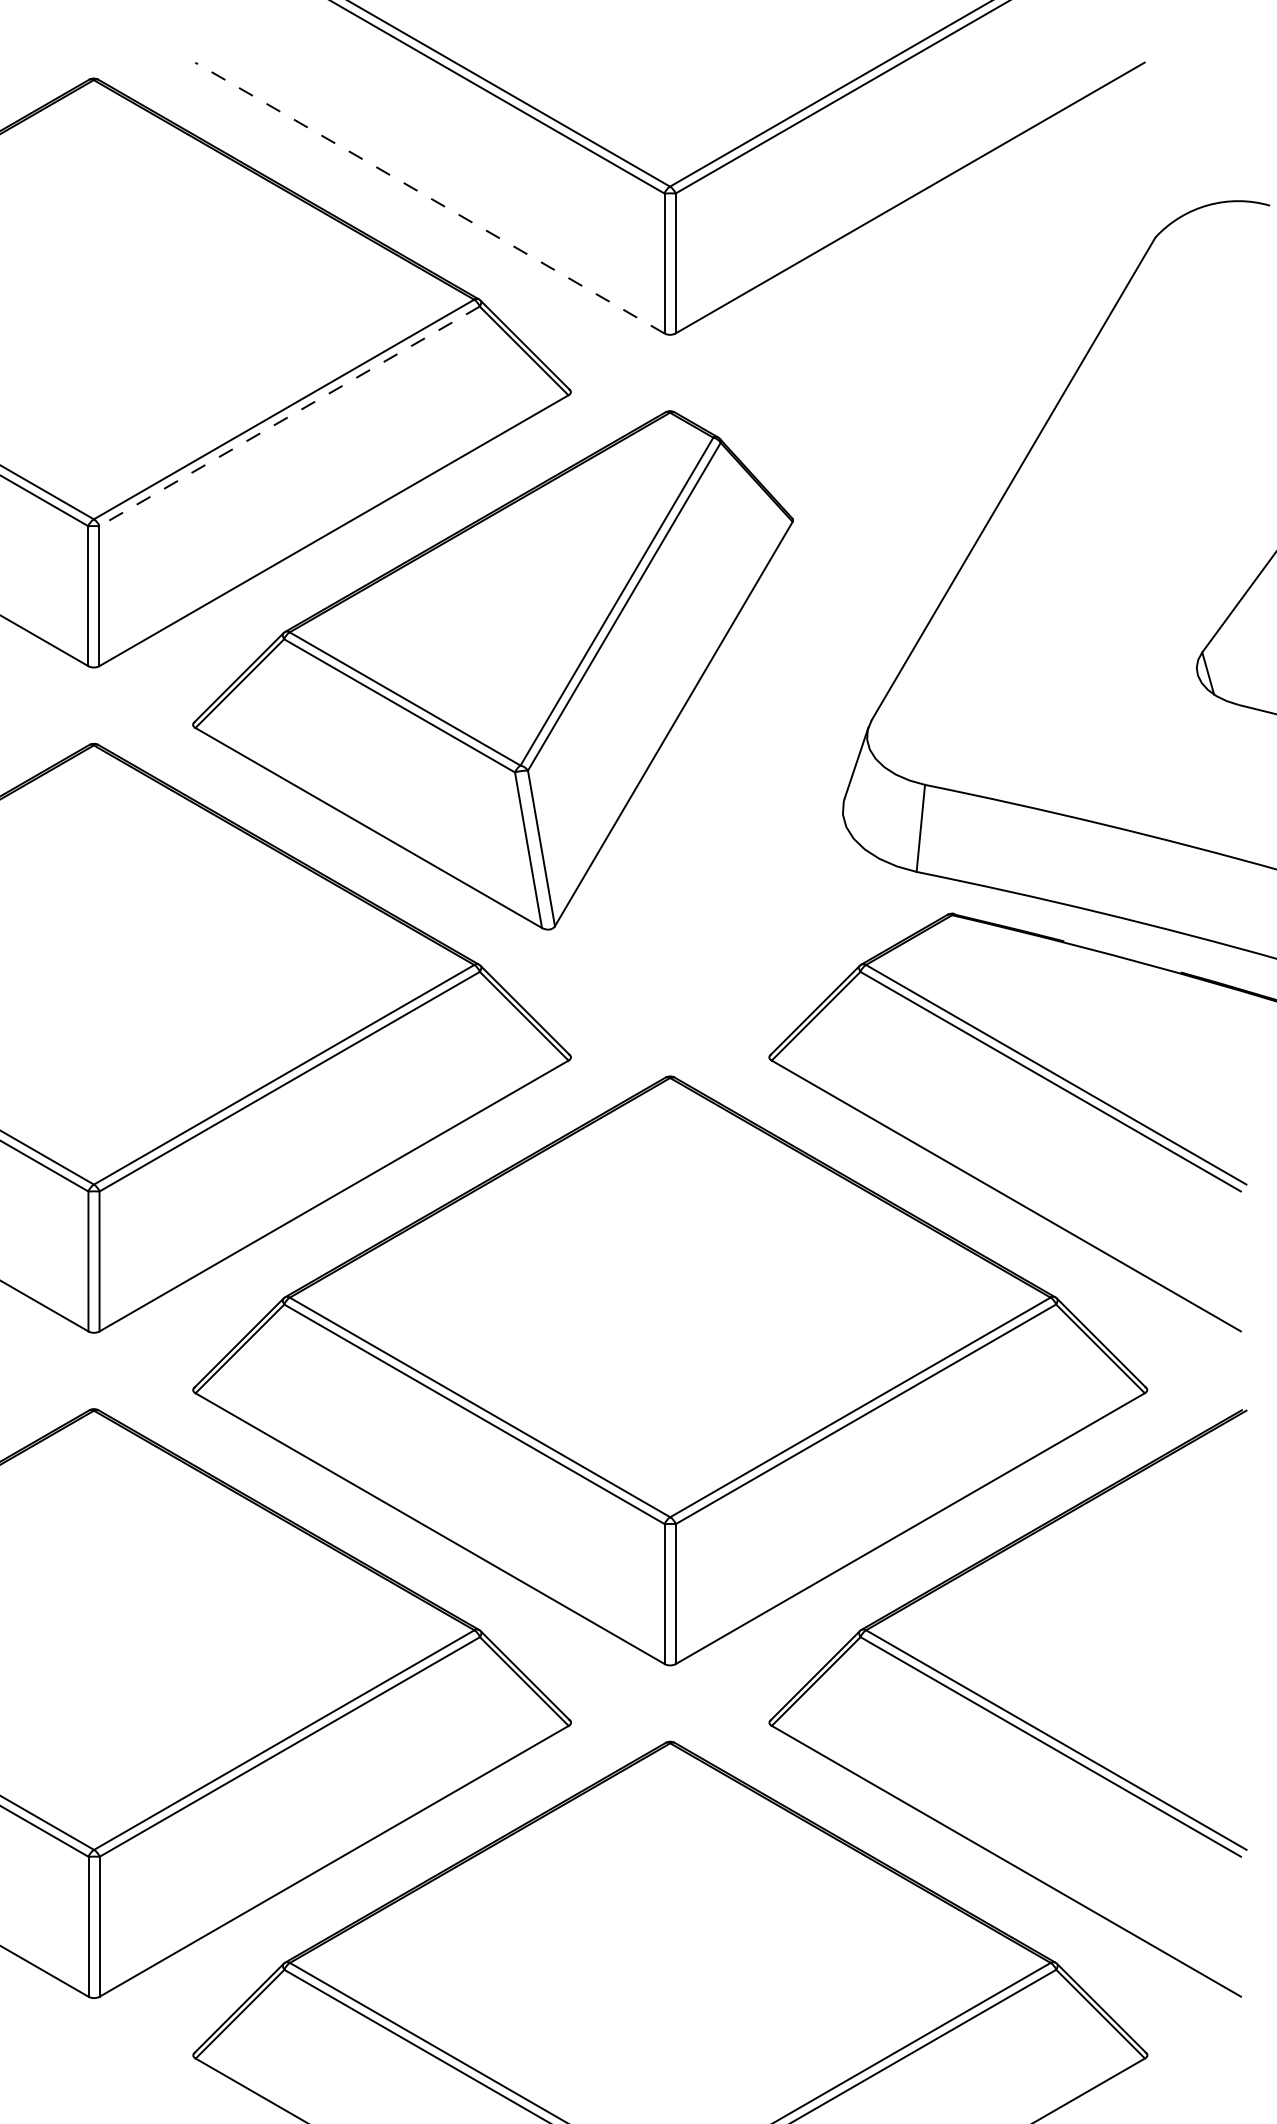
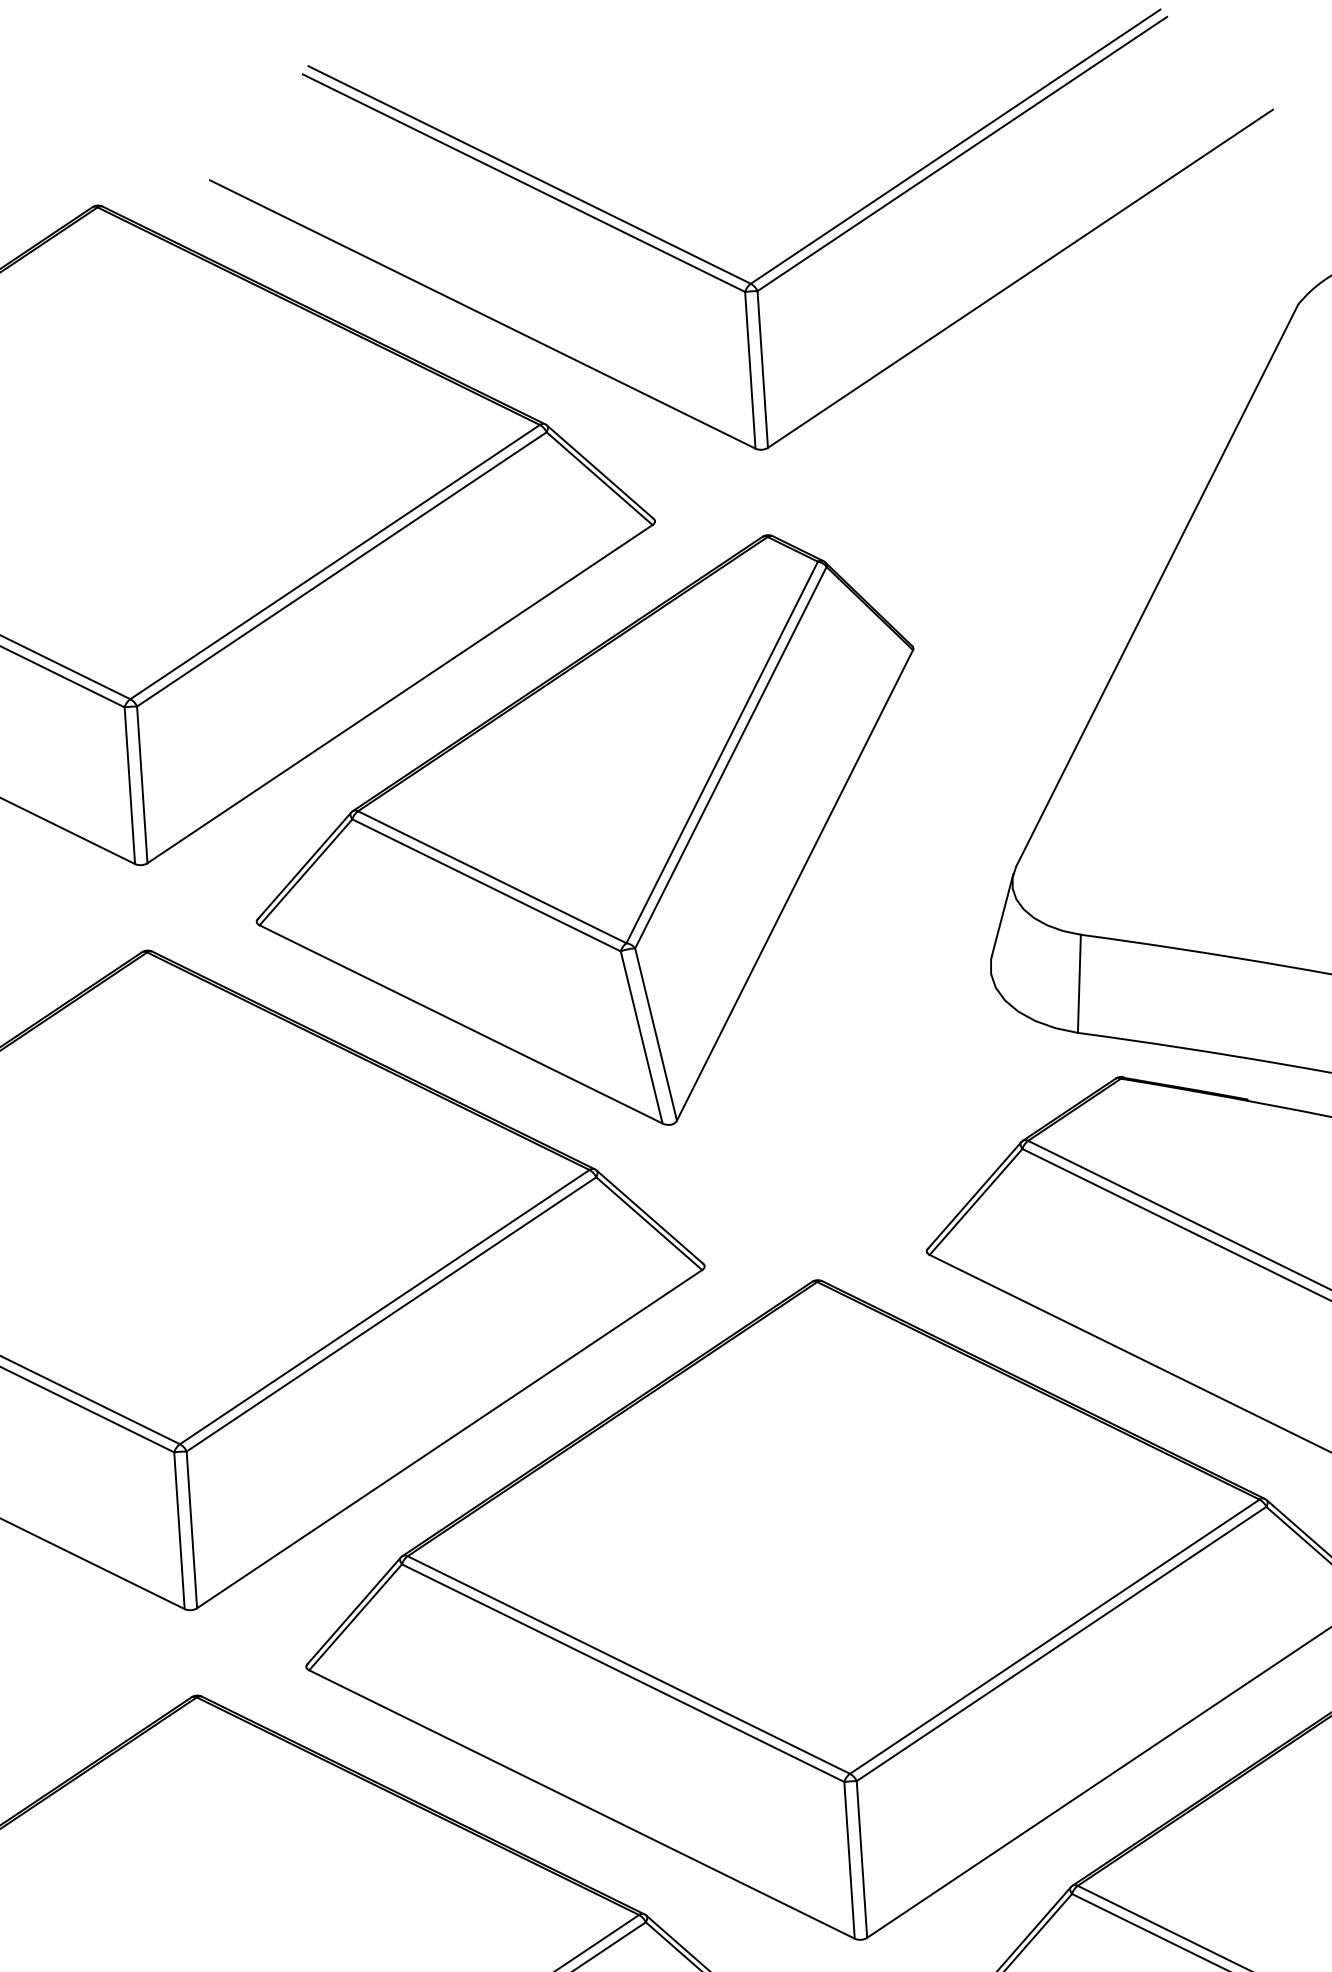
line: (429, 198) -> (482, 314), dashed -> solid
line: (289, 416) -> (341, 569), dashed -> solid

